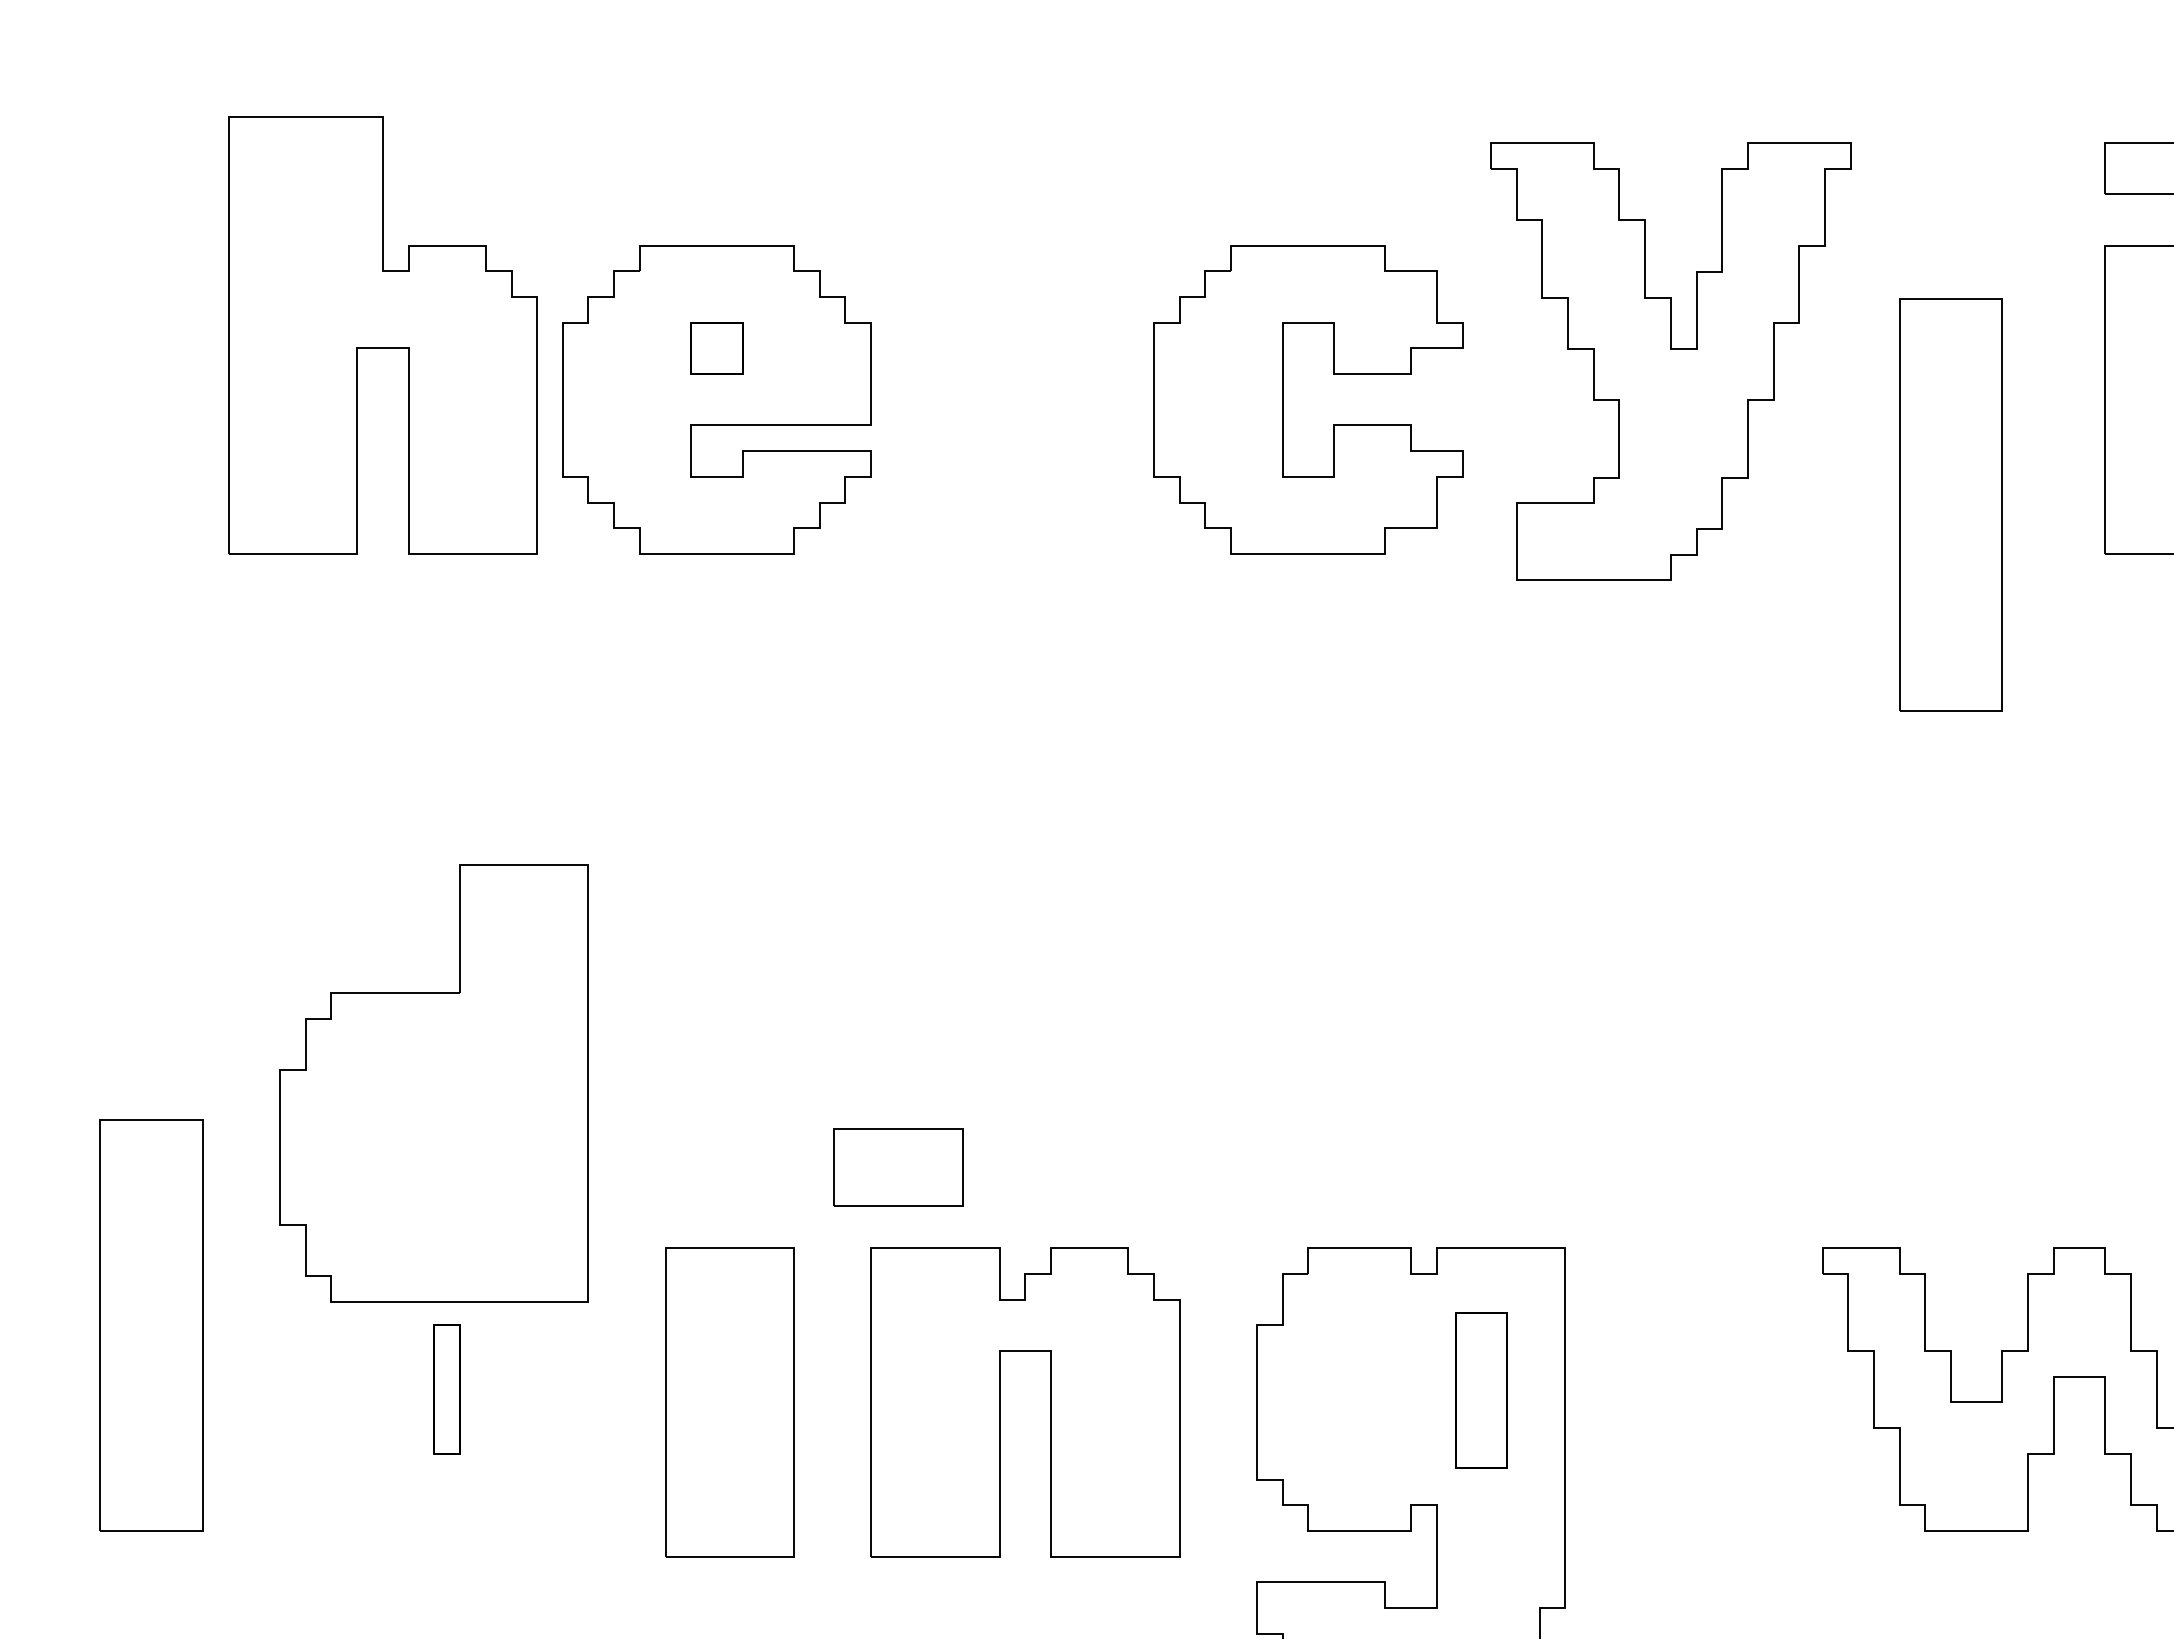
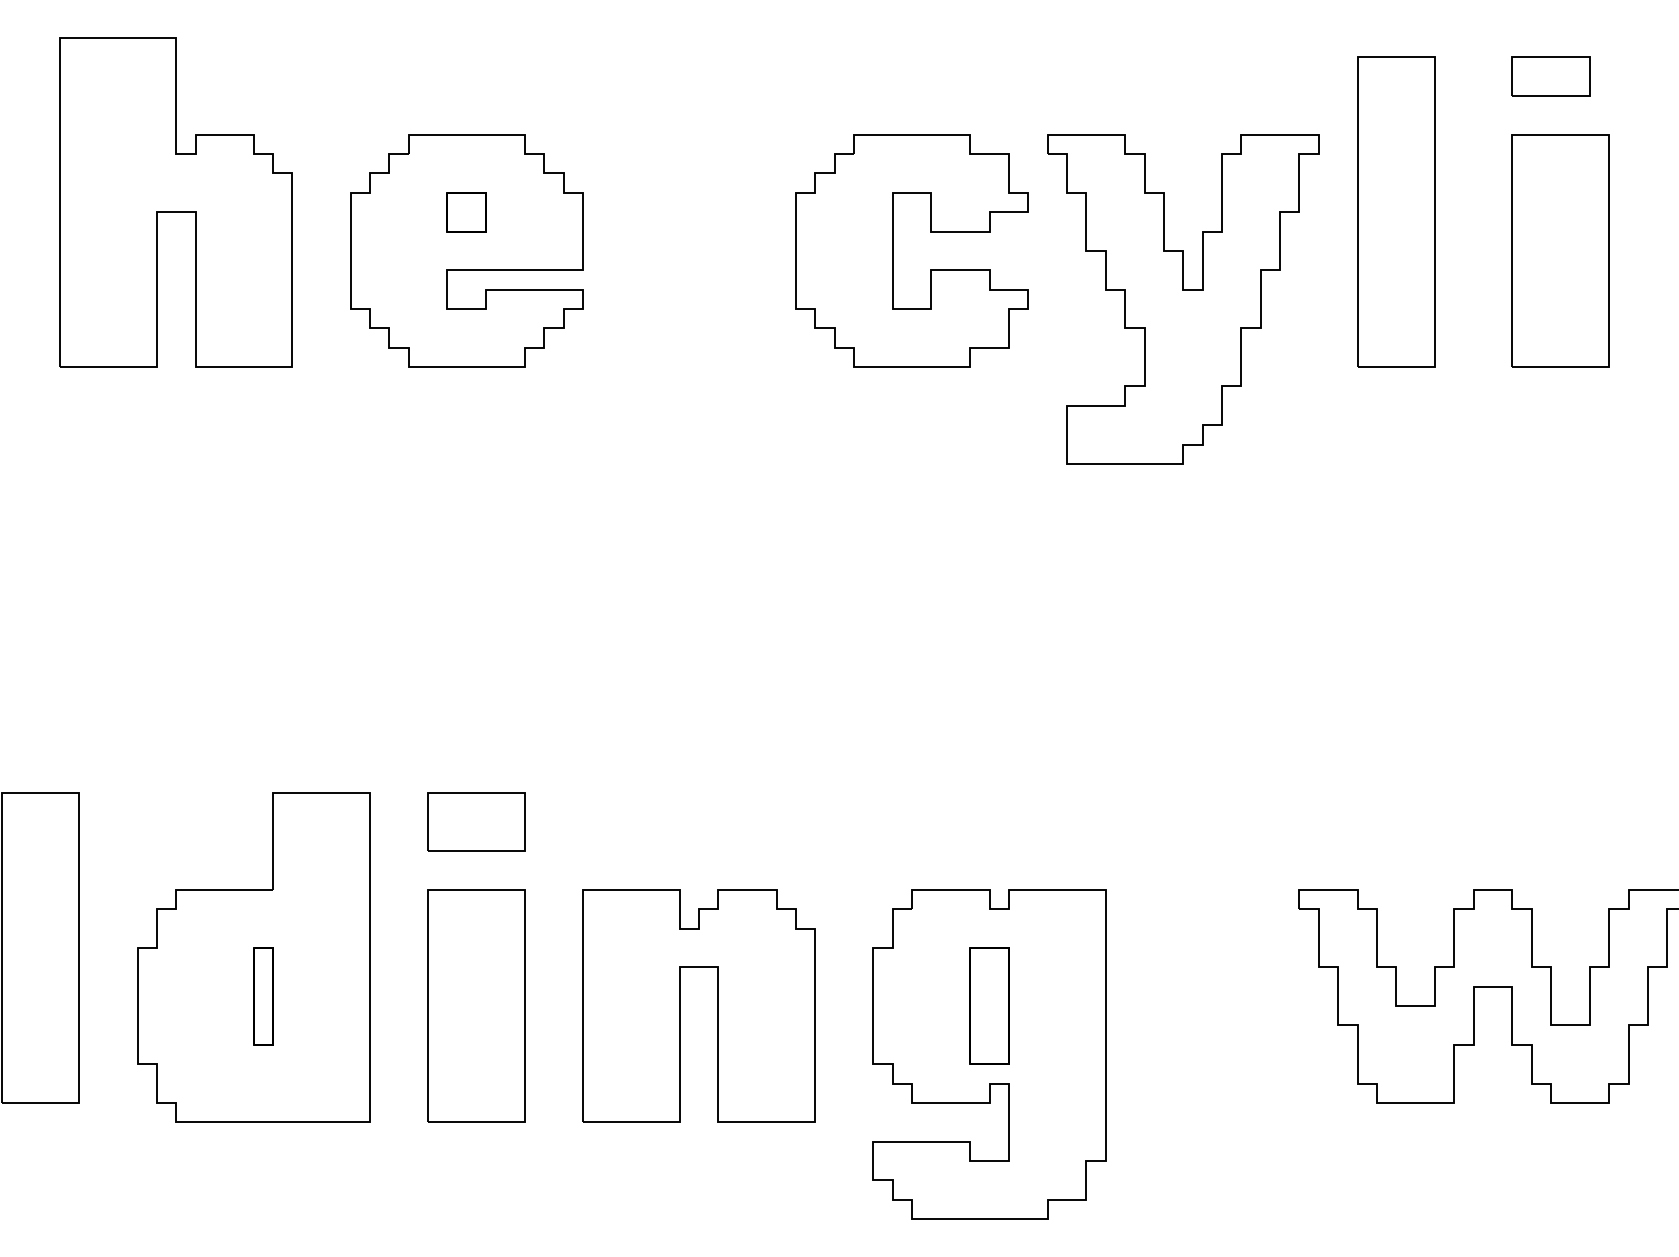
part: (382, 335) -> (175, 202), moved
part: (1671, 362) -> (1183, 299), moved
part: (1951, 504) -> (1396, 211), moved
part: (433, 1083) -> (253, 957), moved
part: (898, 1166) -> (476, 821), moved
part: (1481, 1389) -> (989, 1005), moved

